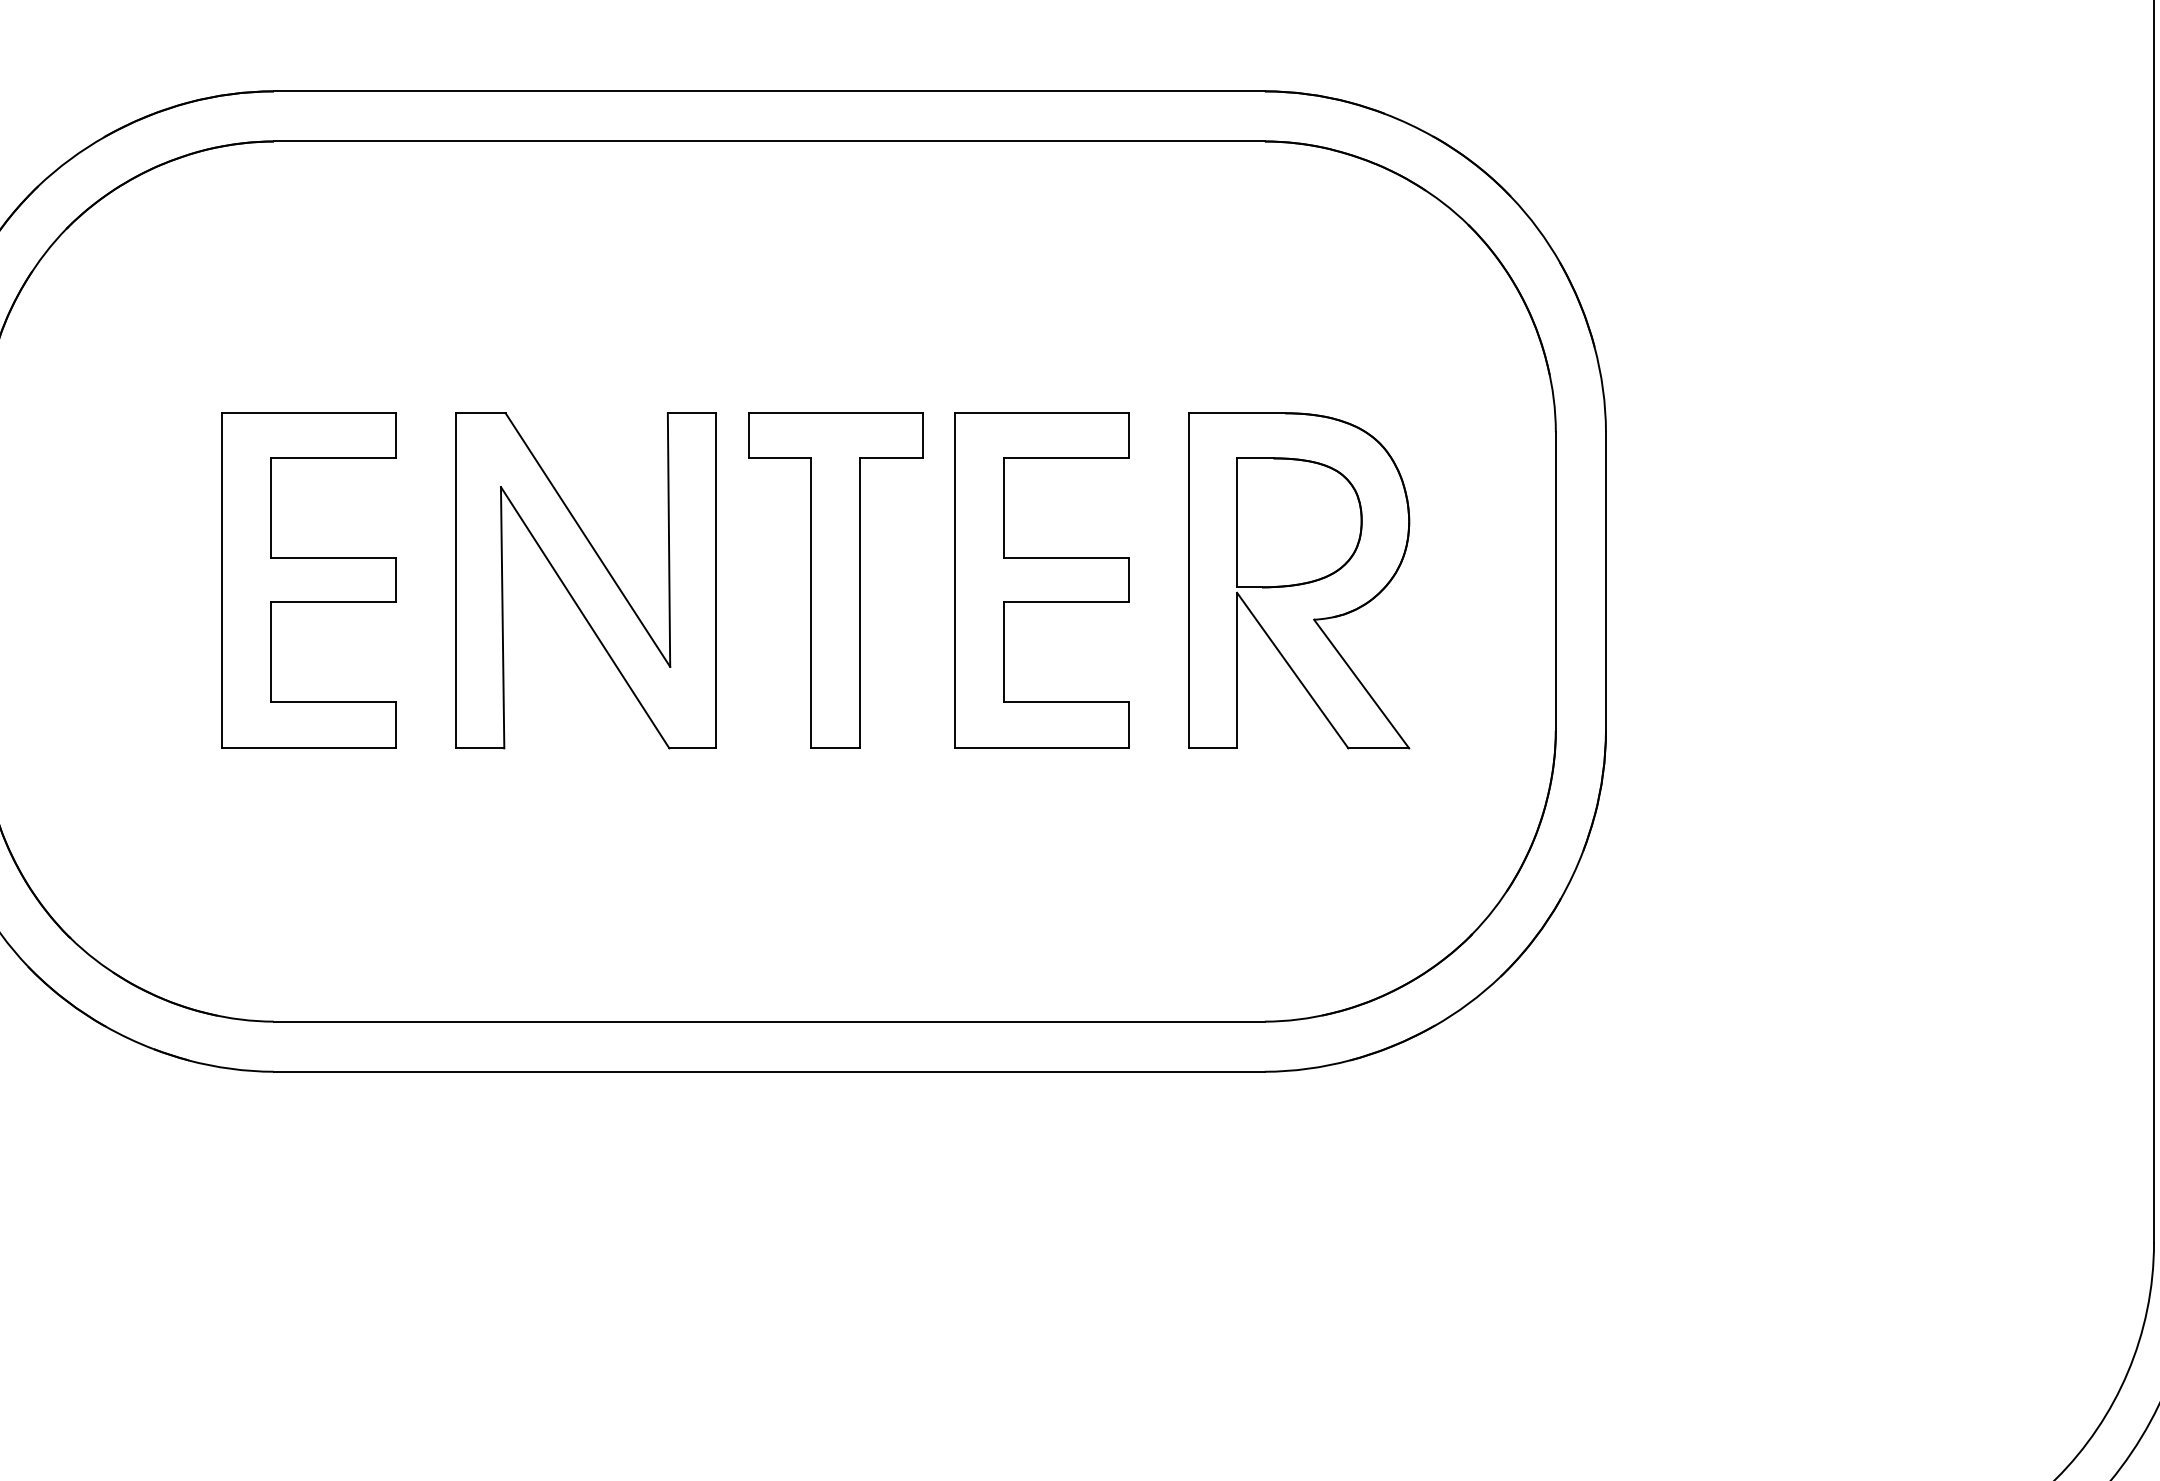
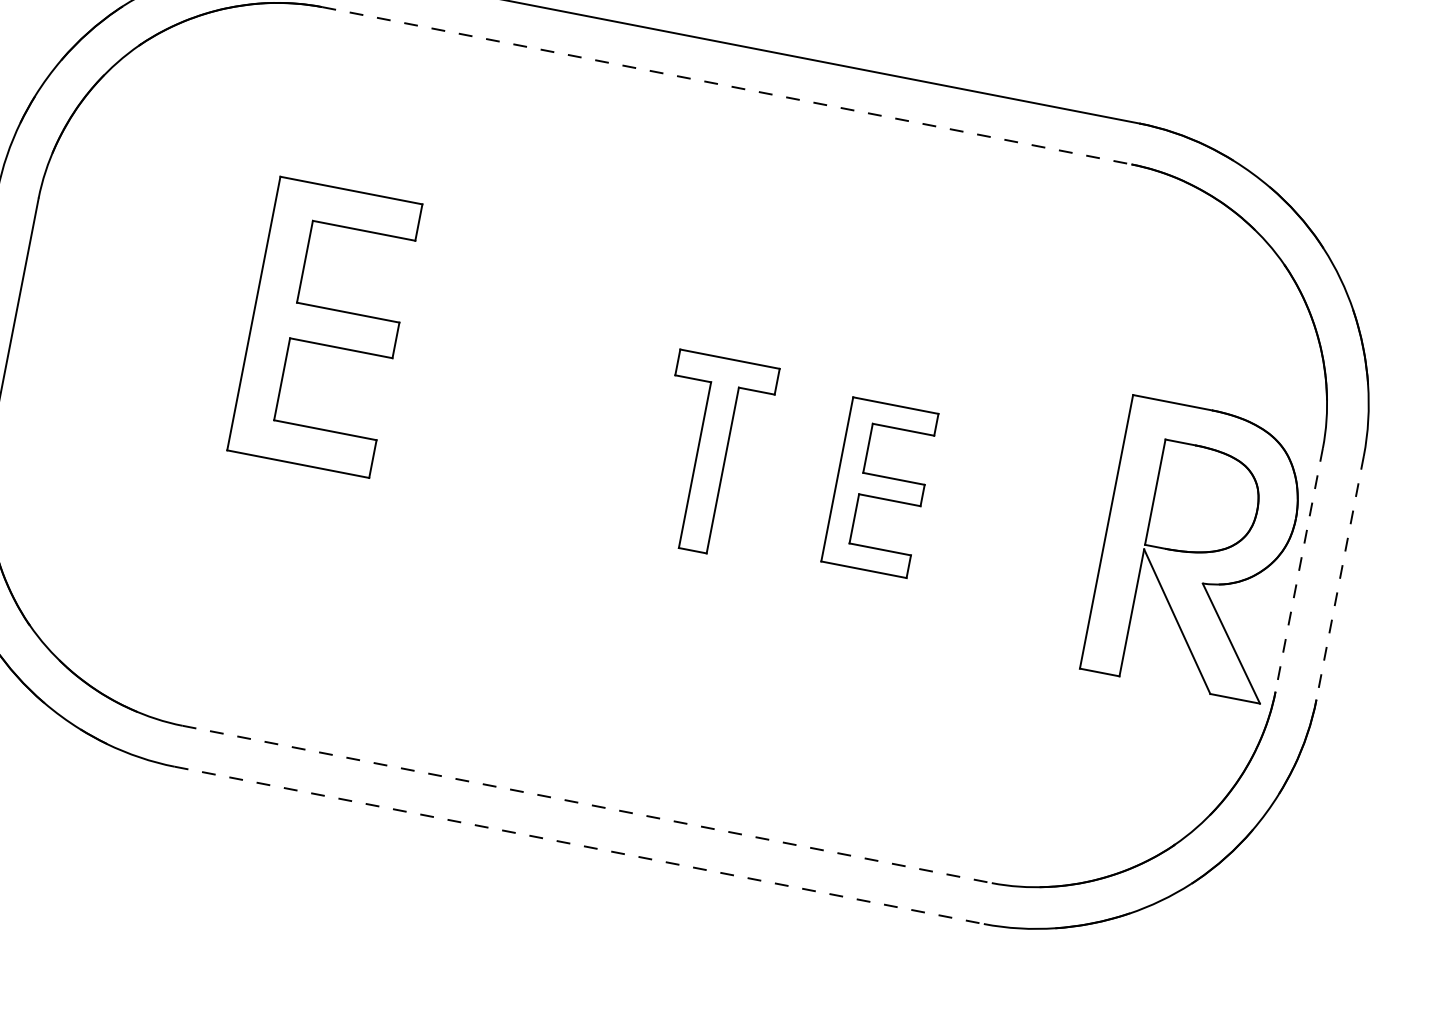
line: (769, 141) -> (727, 85), solid -> dashed
part: (308, 580) -> (324, 326), moved
part: (585, 580) -> (507, 415), removed
part: (835, 580) -> (711, 454), size x0.7
part: (1041, 580) -> (879, 487), size x0.6
part: (1299, 580) -> (1197, 549), moved
line: (1555, 581) -> (1298, 569), solid -> dashed
line: (1605, 581) -> (1339, 577), solid -> dashed
line: (769, 1021) -> (587, 804), solid -> dashed
line: (769, 1071) -> (579, 845), solid -> dashed

